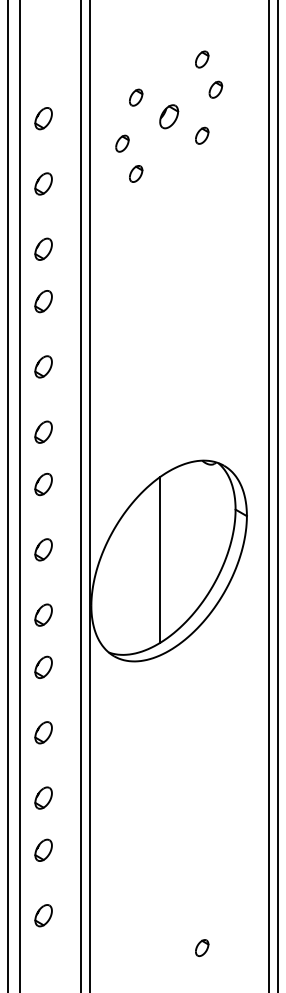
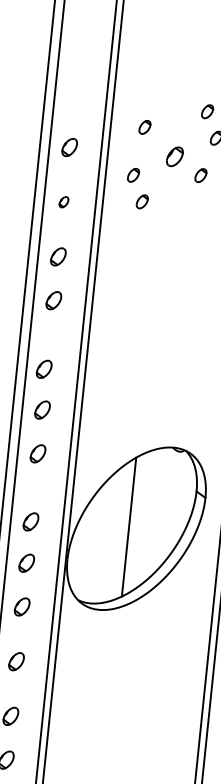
part: (136, 97) -> (145, 127), moved
part: (43, 183) -> (63, 201), size x0.6
part: (43, 366) -> (44, 368), moved
part: (43, 549) -> (30, 521), moved

